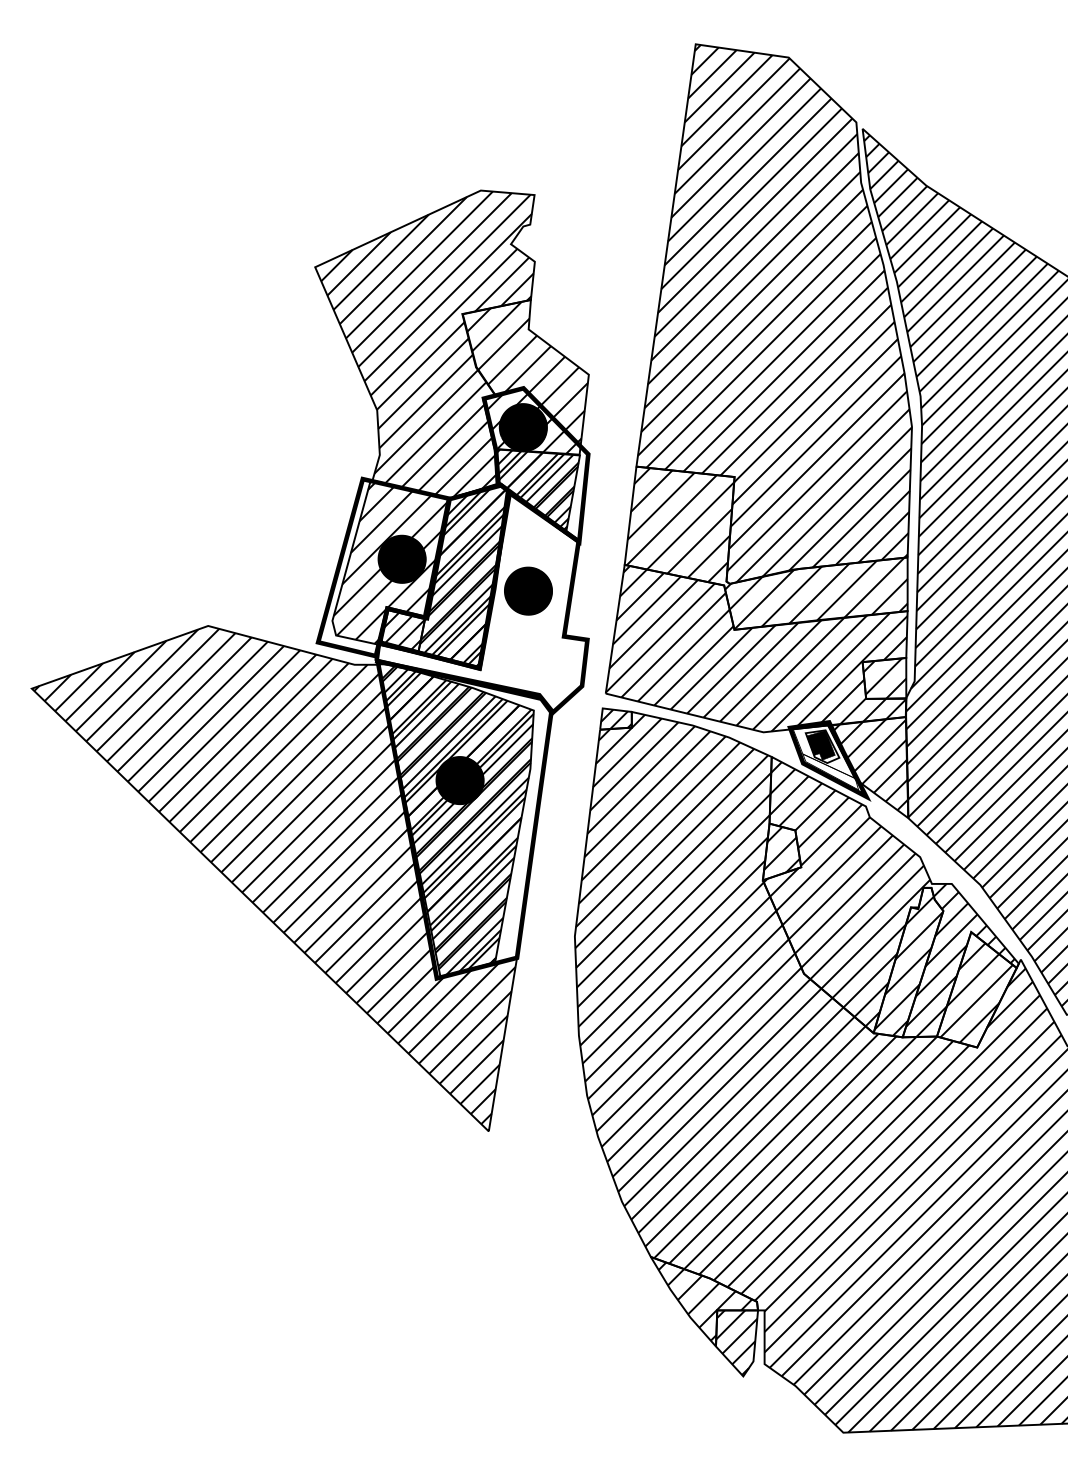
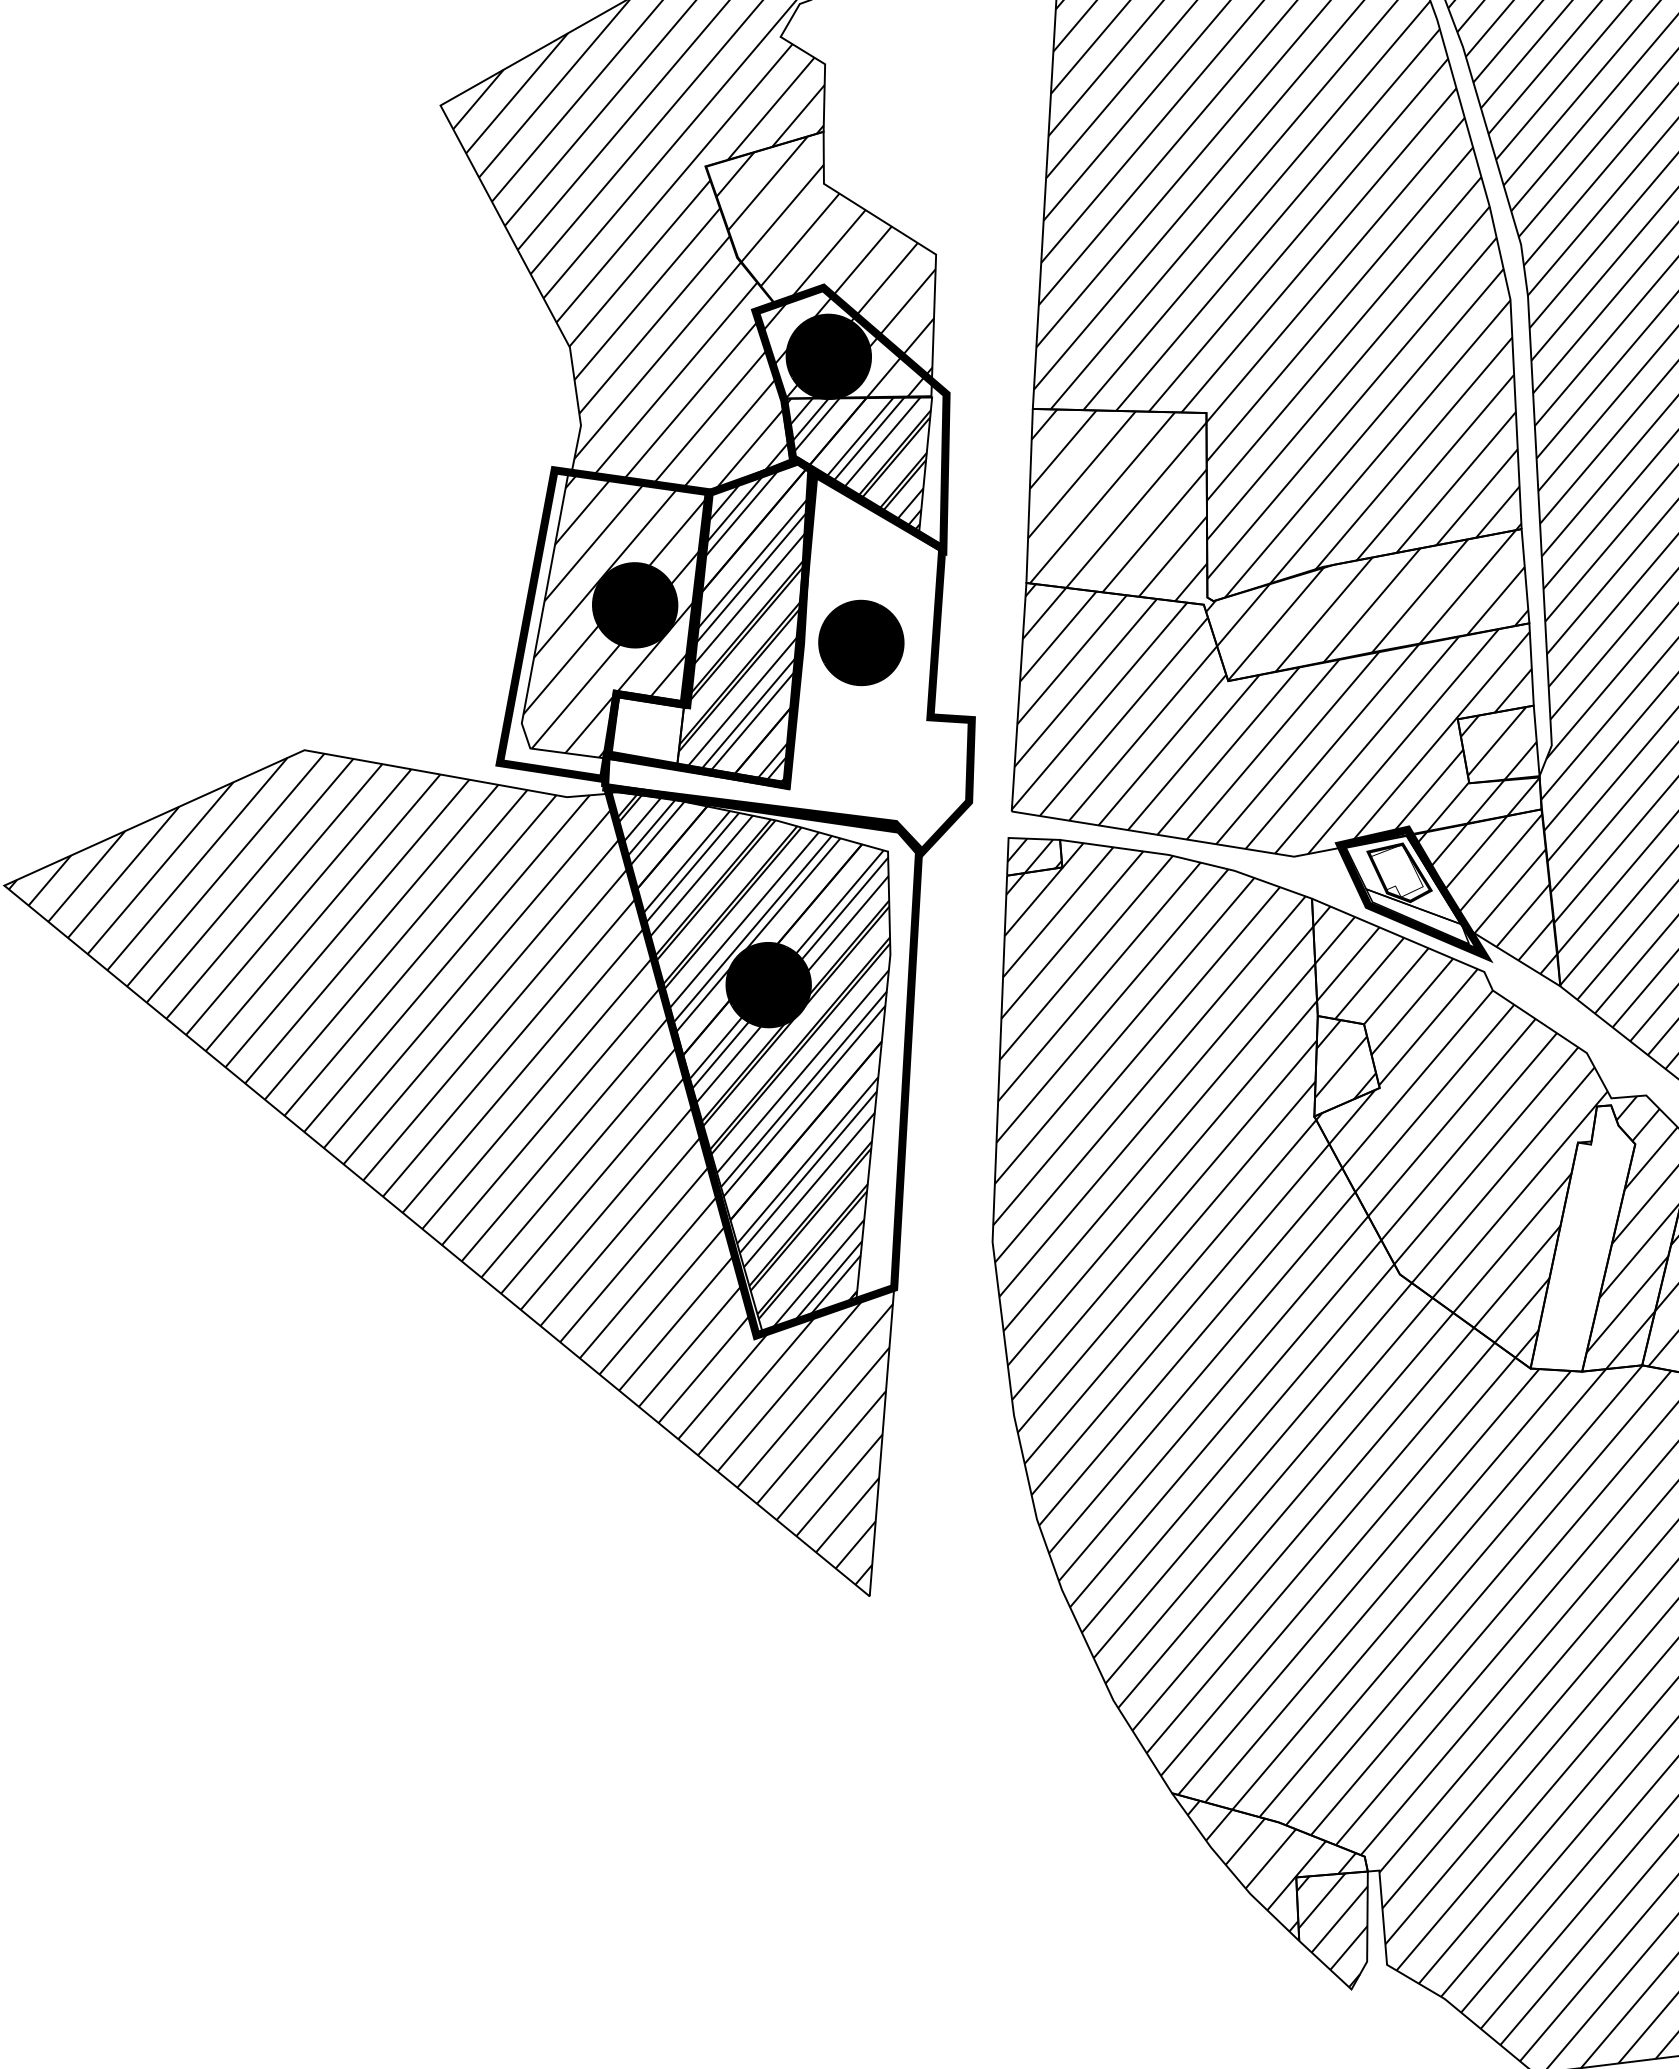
hatch: (402, 629) -> (645, 728), removed
fill: (820, 745) -> (1395, 871), removed
hatch: (908, 965) -> (1581, 1244), removed

